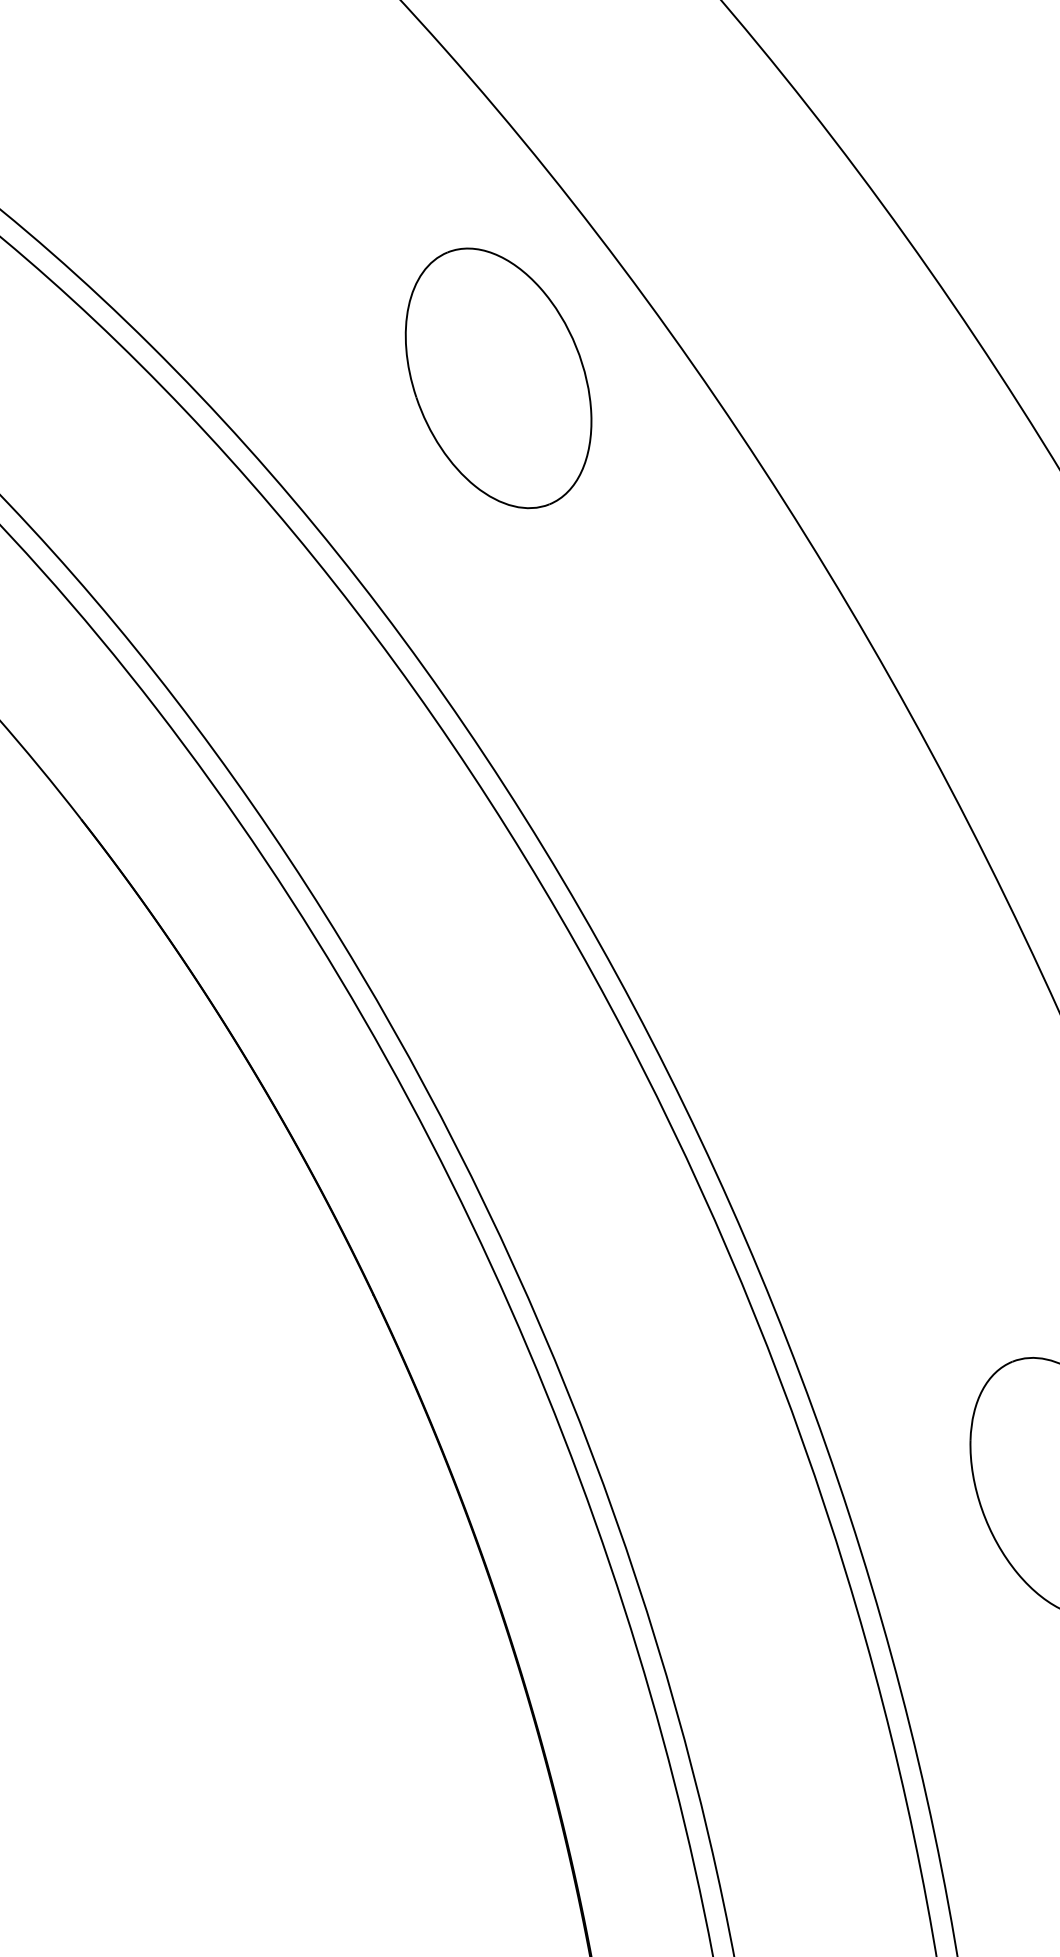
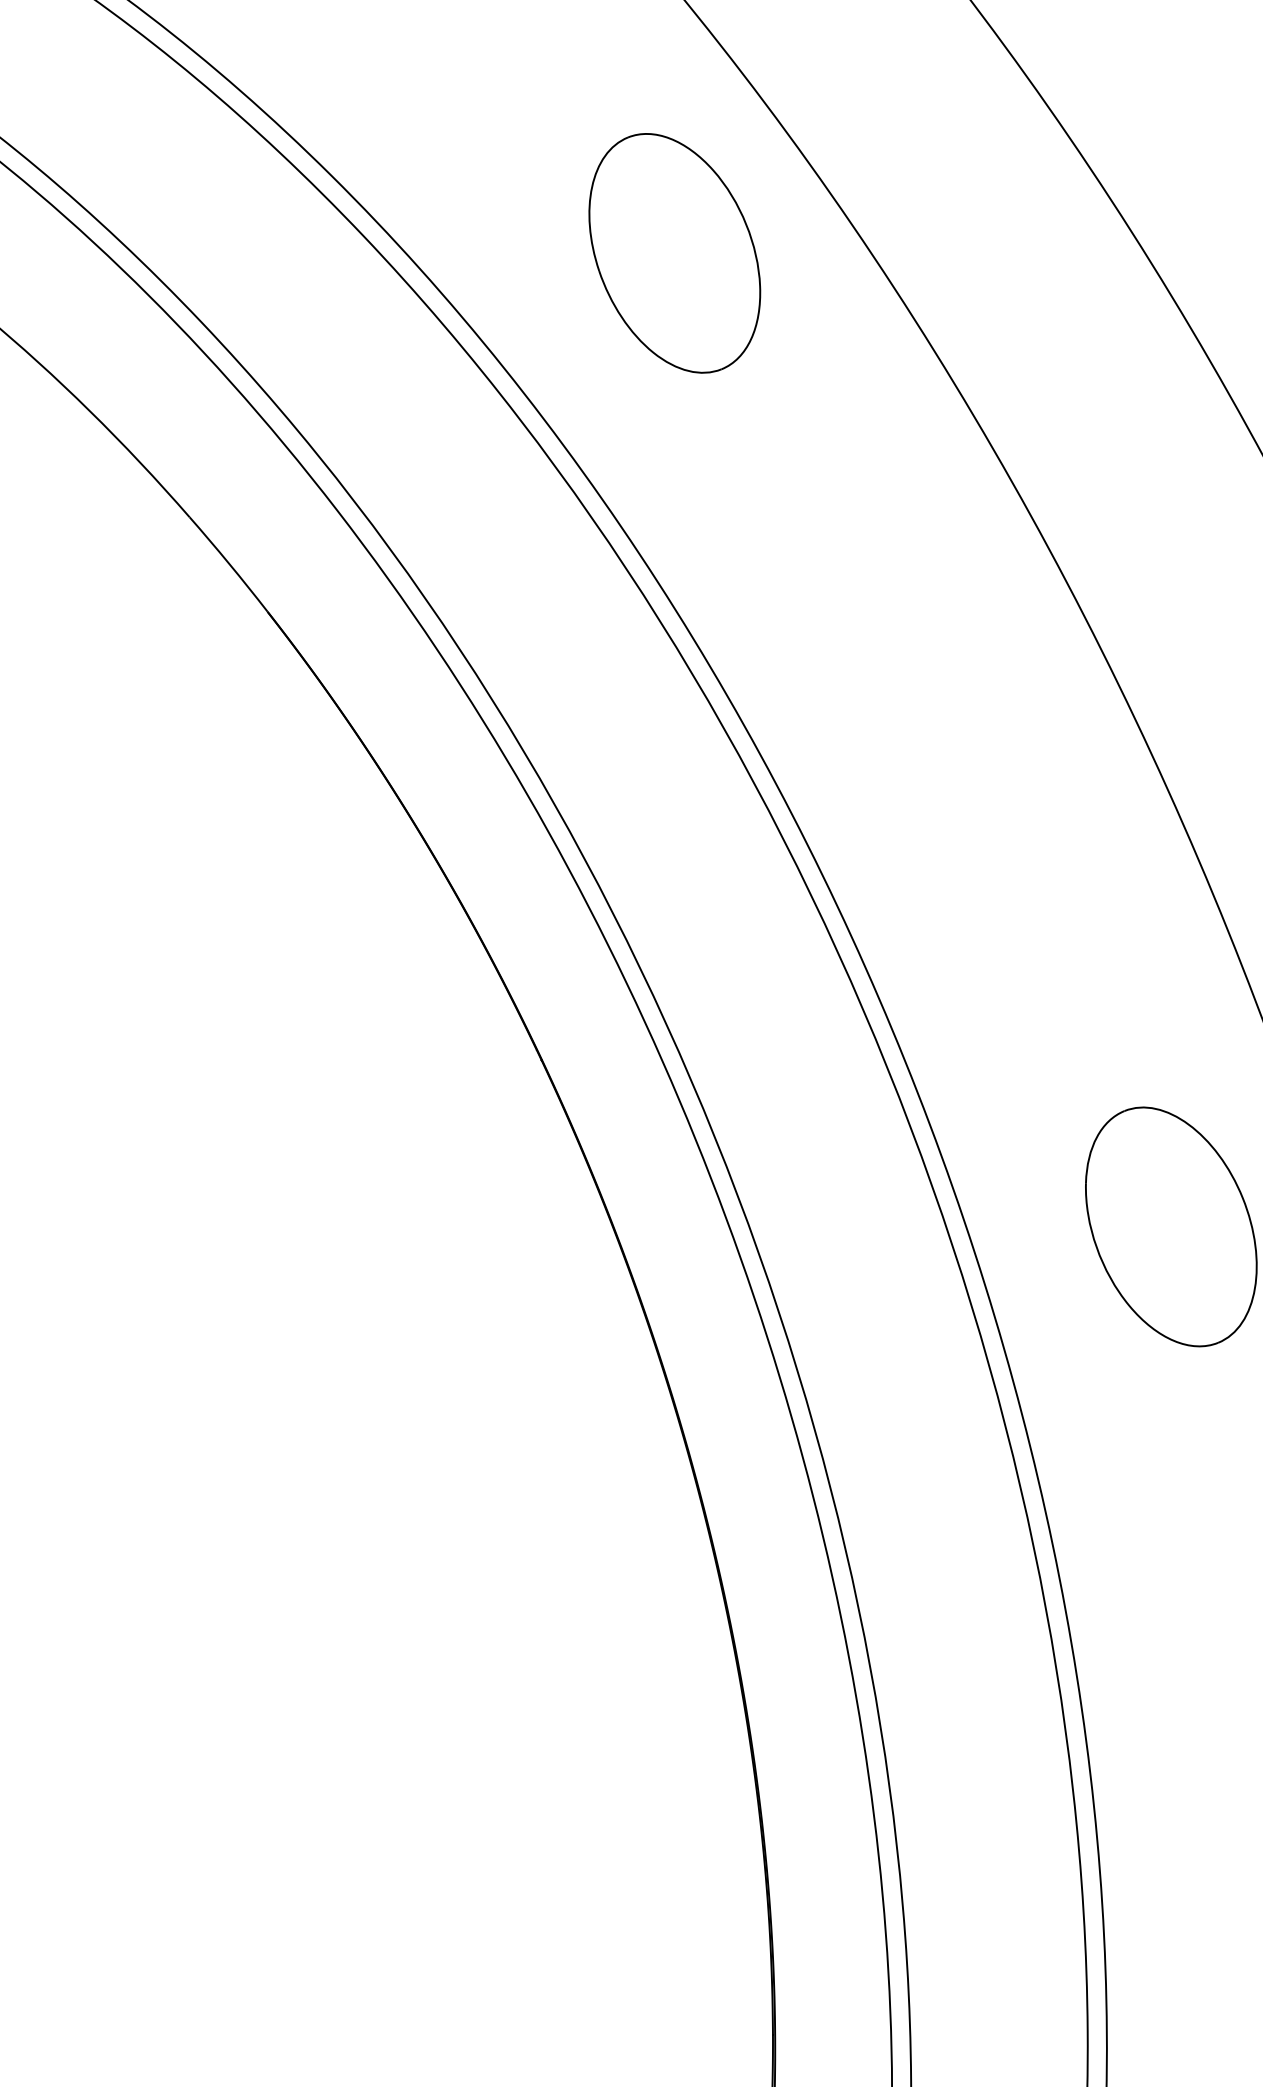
part: (498, 378) -> (674, 253), moved

